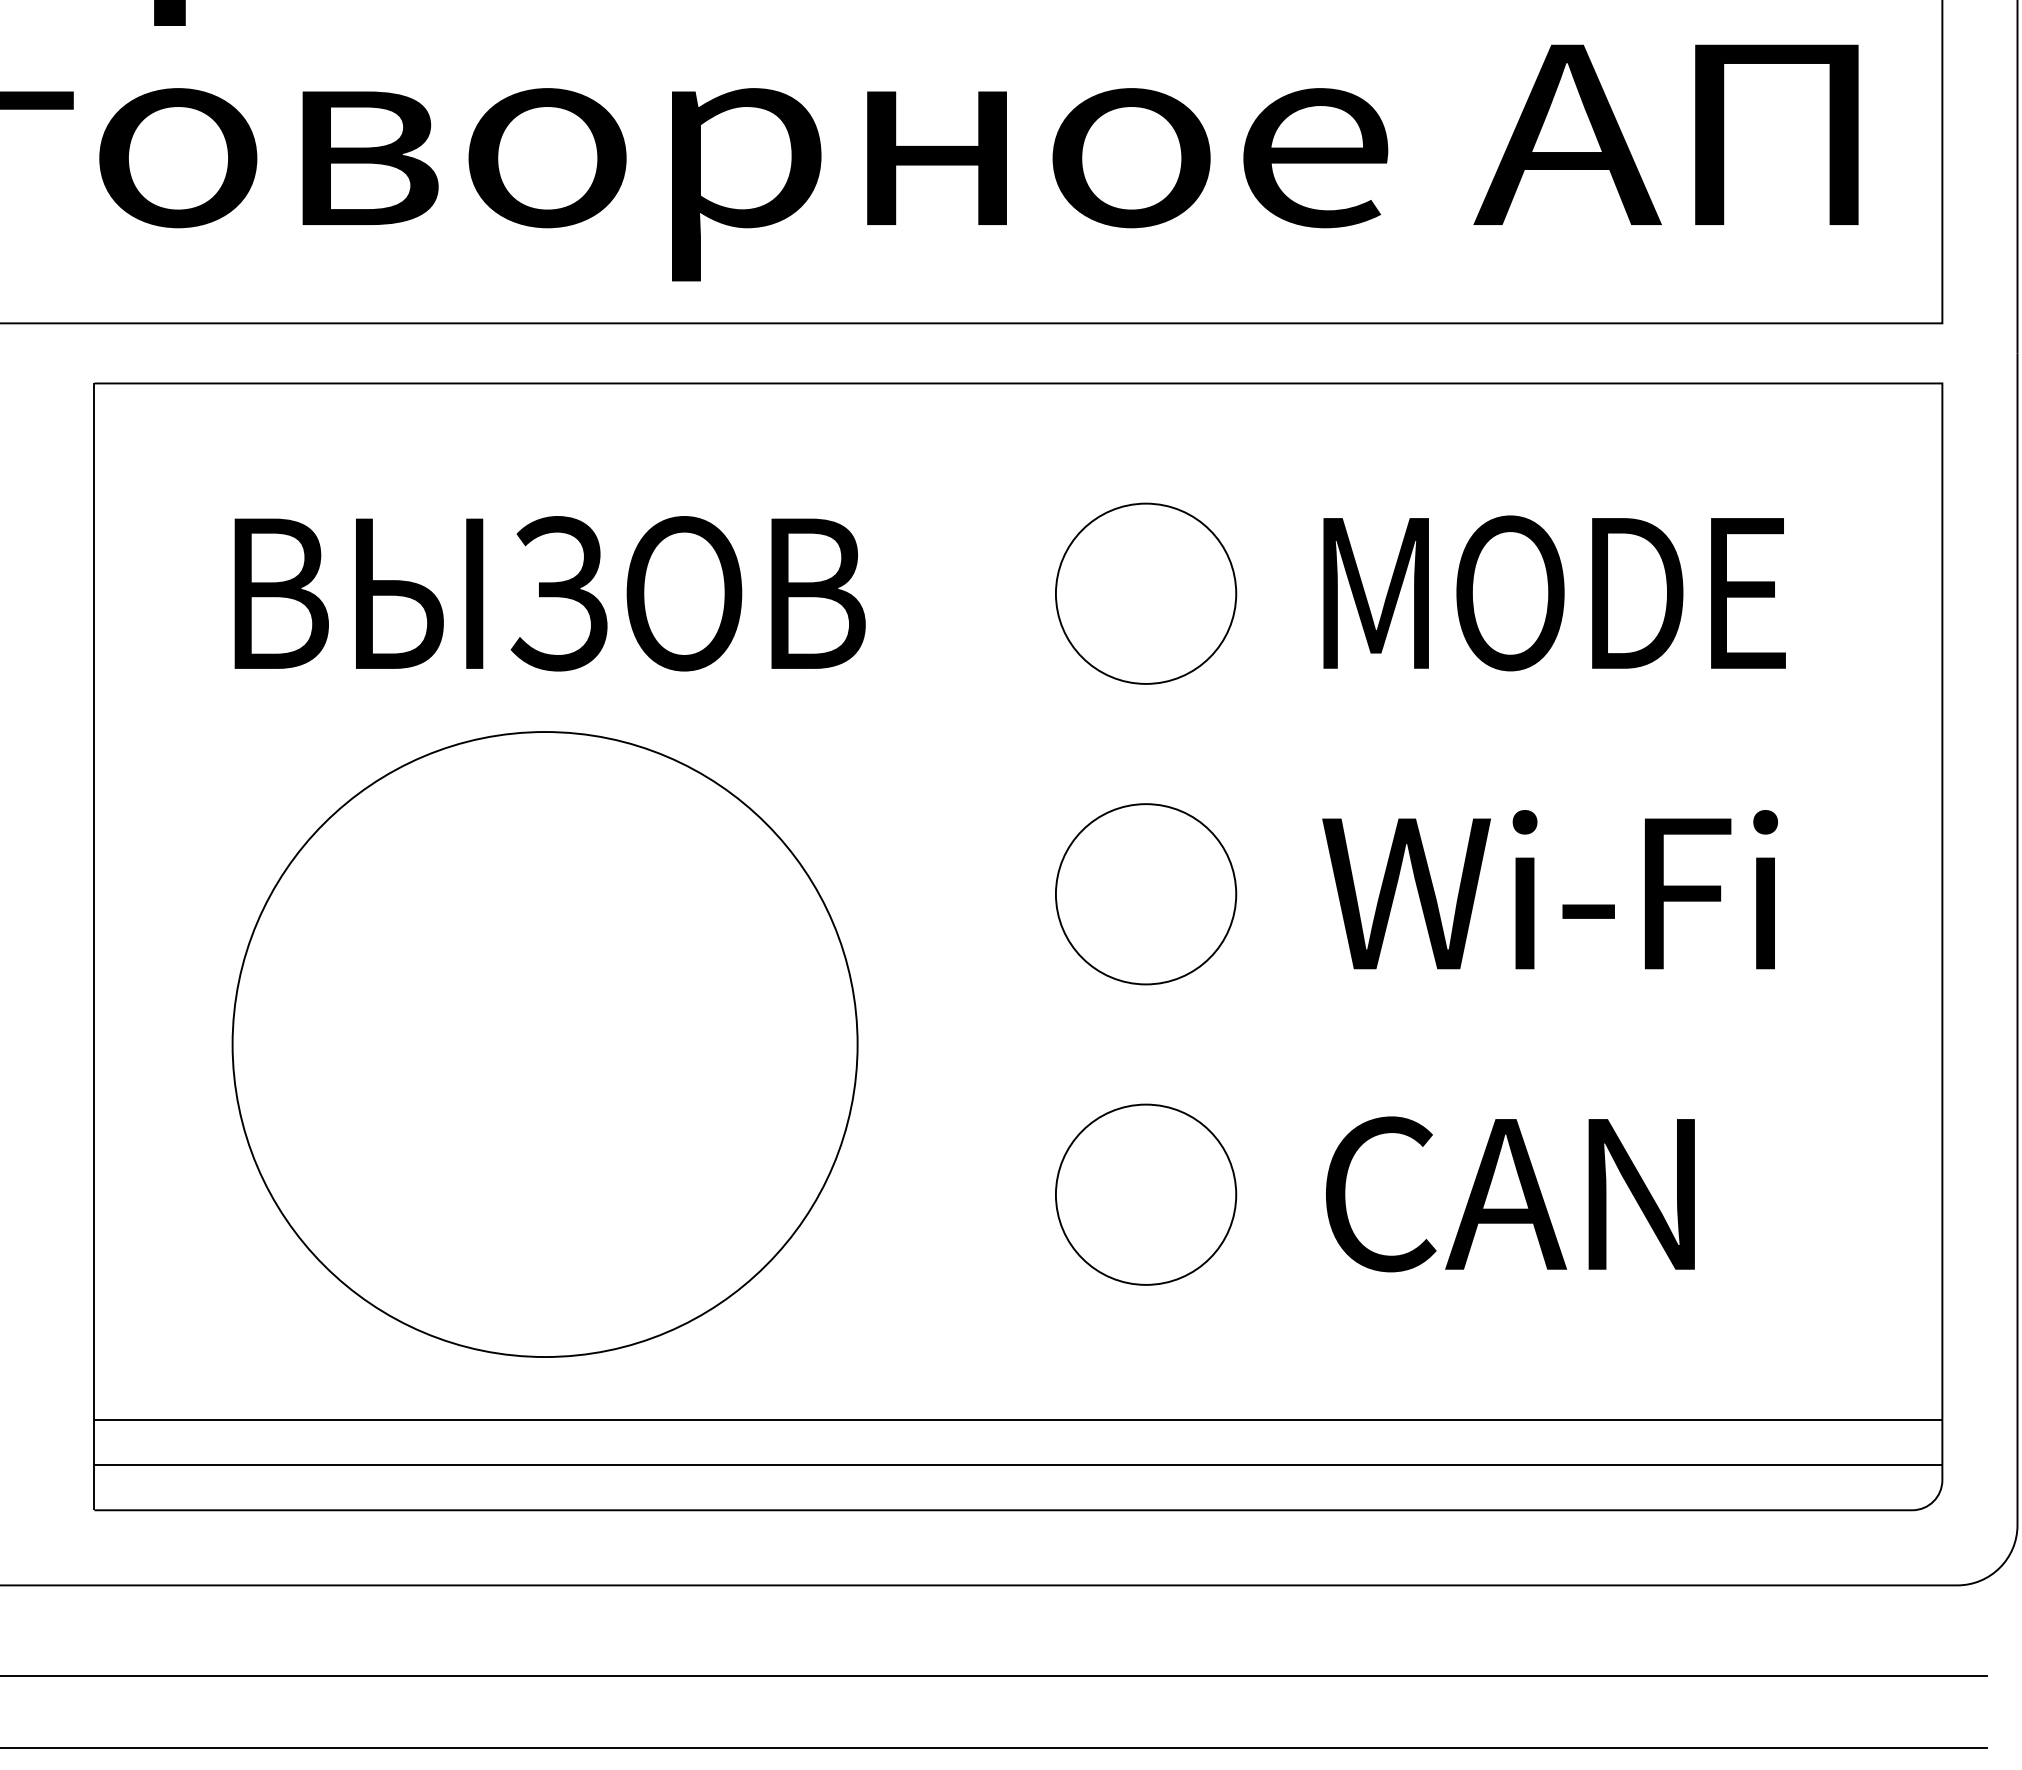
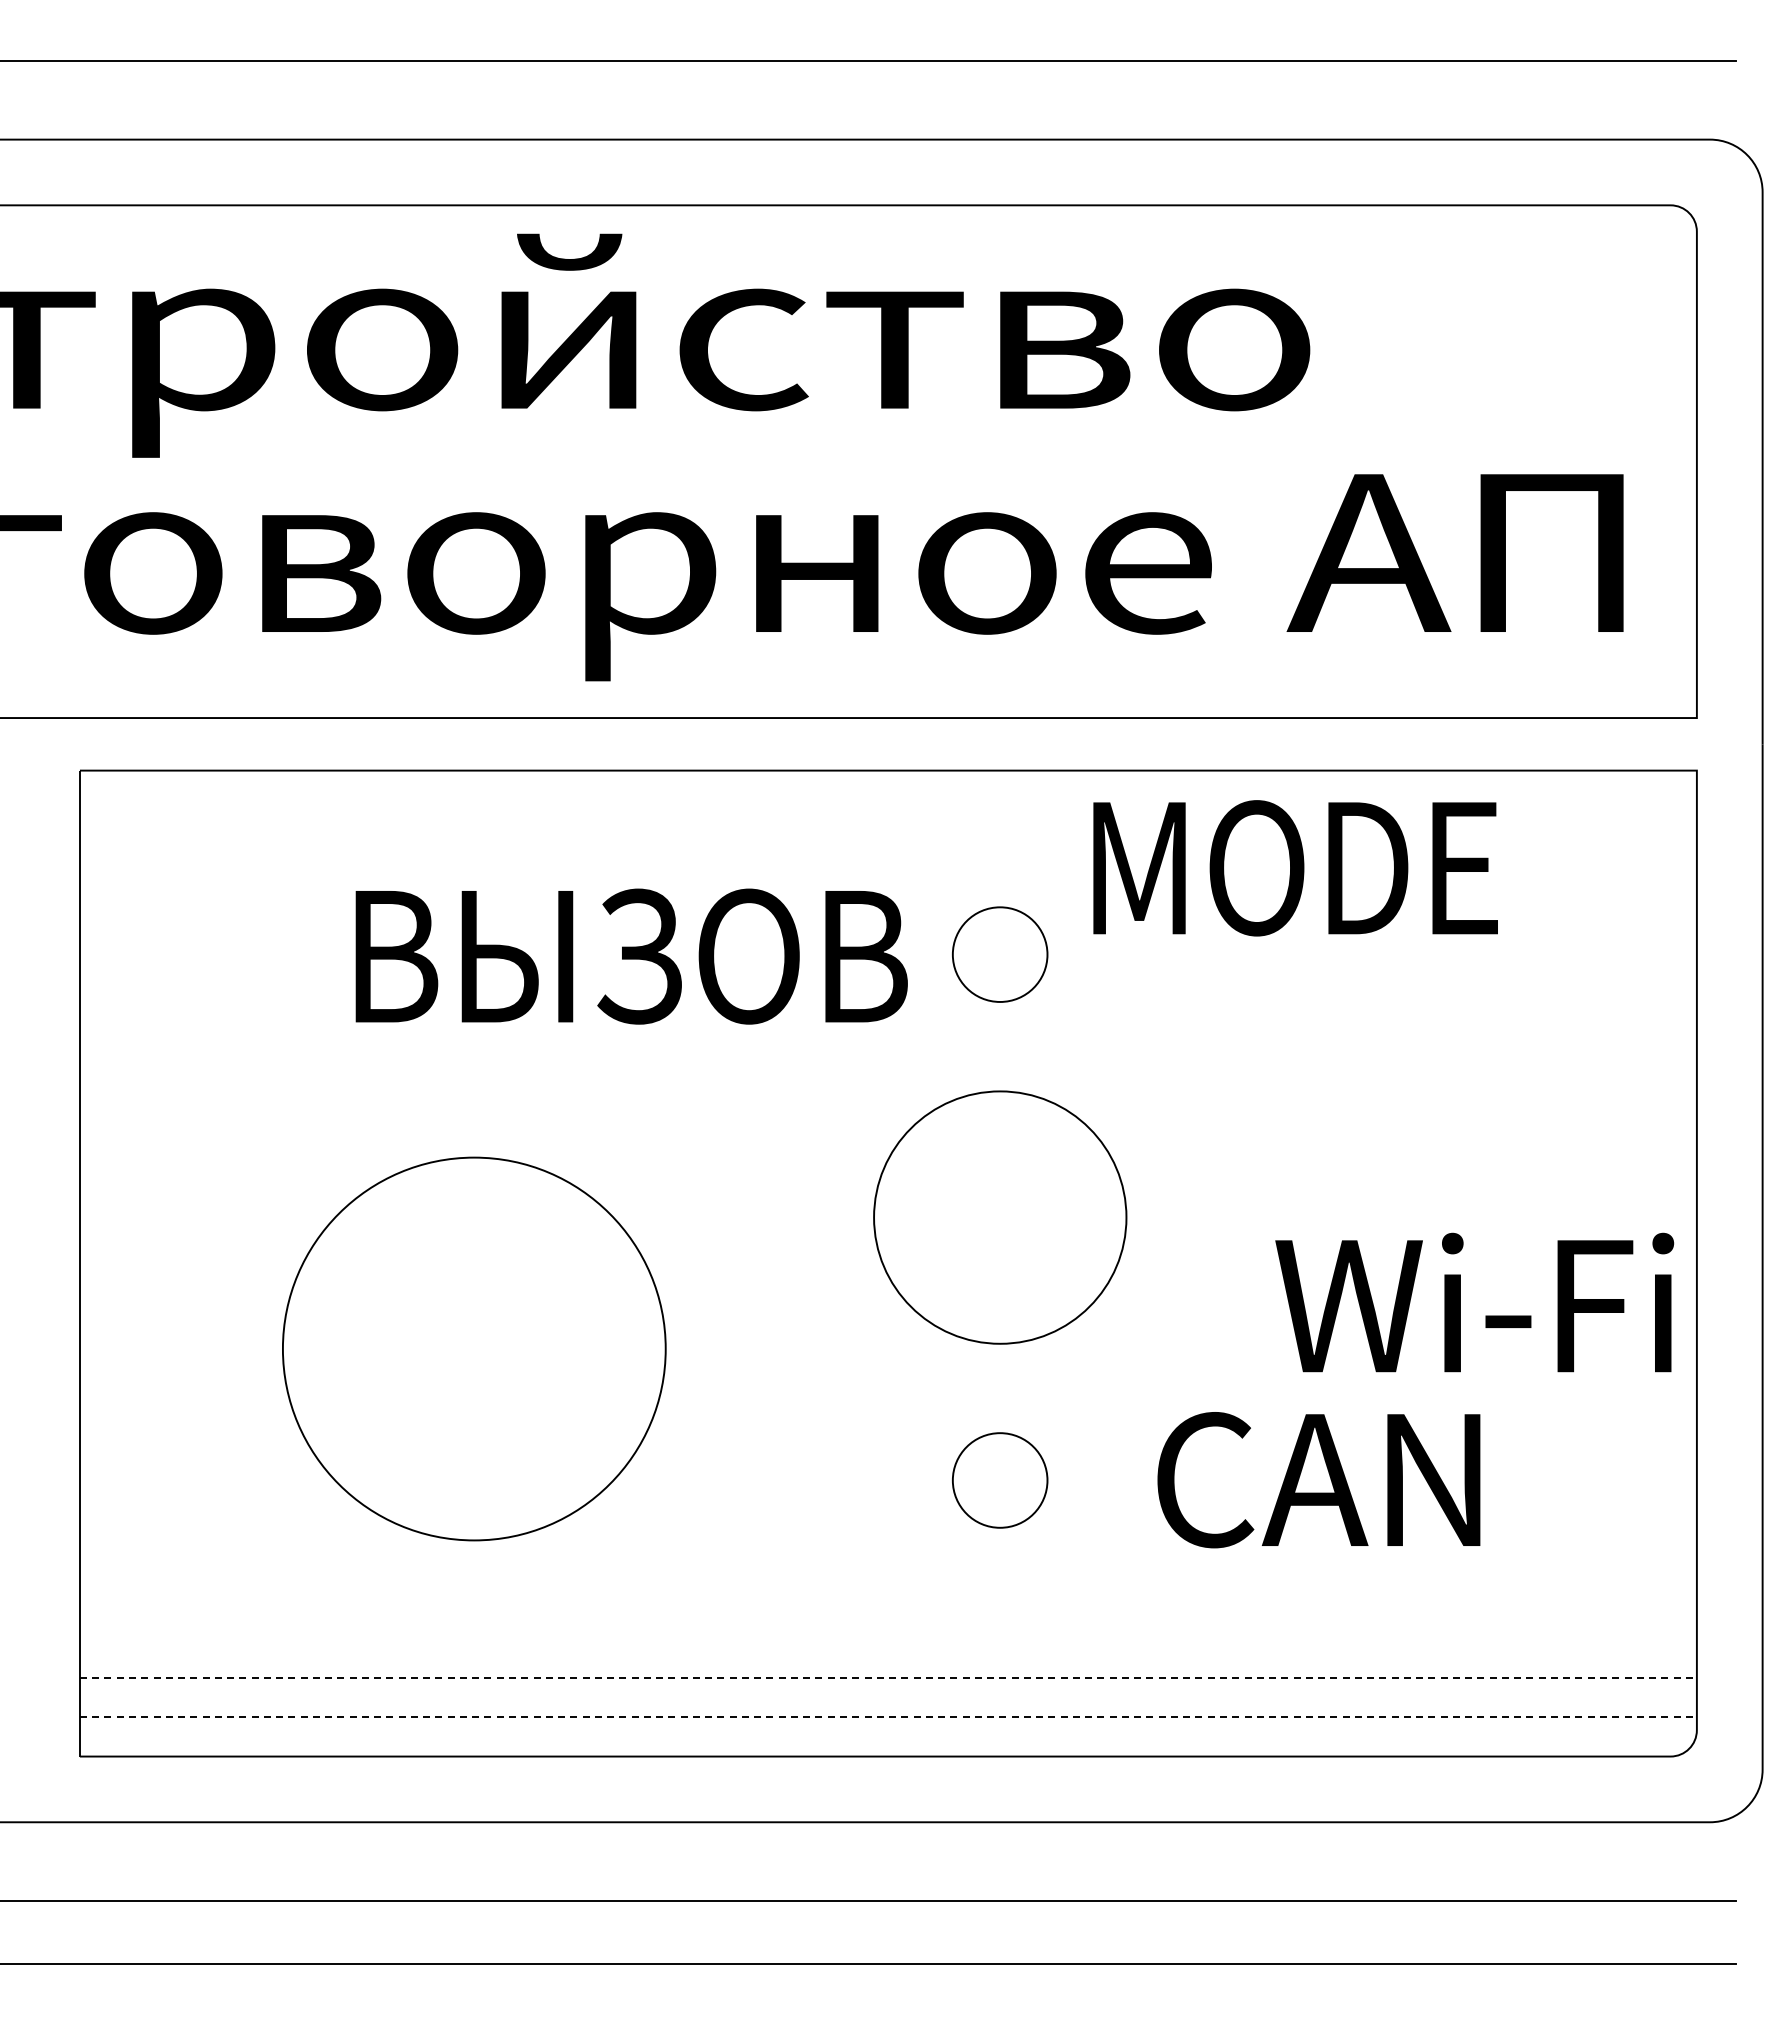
text: (549, 593) -> (631, 956), moved
circle: (1146, 593) -> (1000, 954), size x0.6
text: (1554, 593) -> (1295, 868), moved
text: (1549, 889) -> (1474, 1302), moved
circle: (1145, 894) -> (999, 1217), size x1.6
circle: (544, 1043) -> (473, 1348), size x0.7
circle: (1146, 1194) -> (1000, 1480), size x0.6
line: (1018, 1419) -> (888, 1677), solid -> dashed
line: (1018, 1465) -> (888, 1717), solid -> dashed

